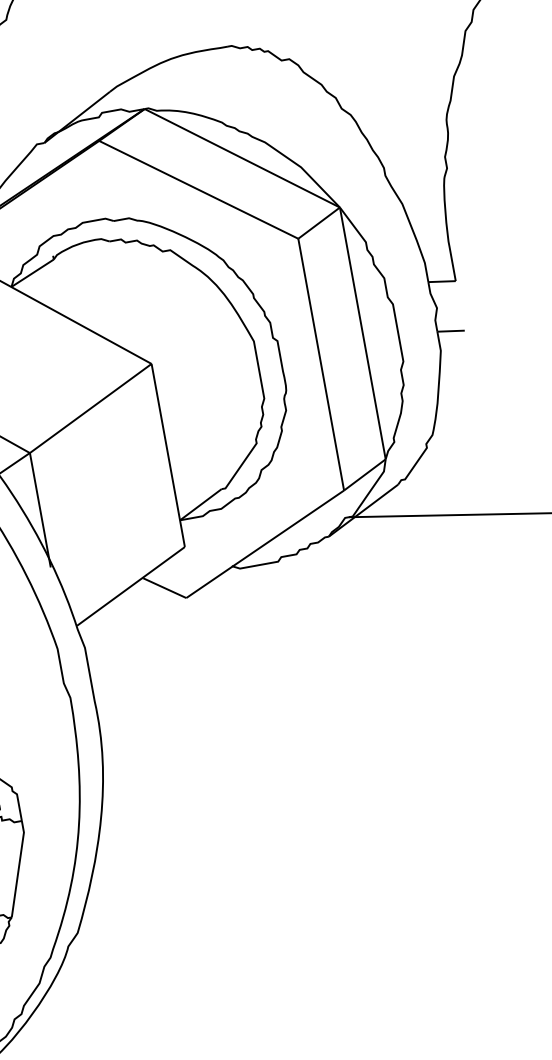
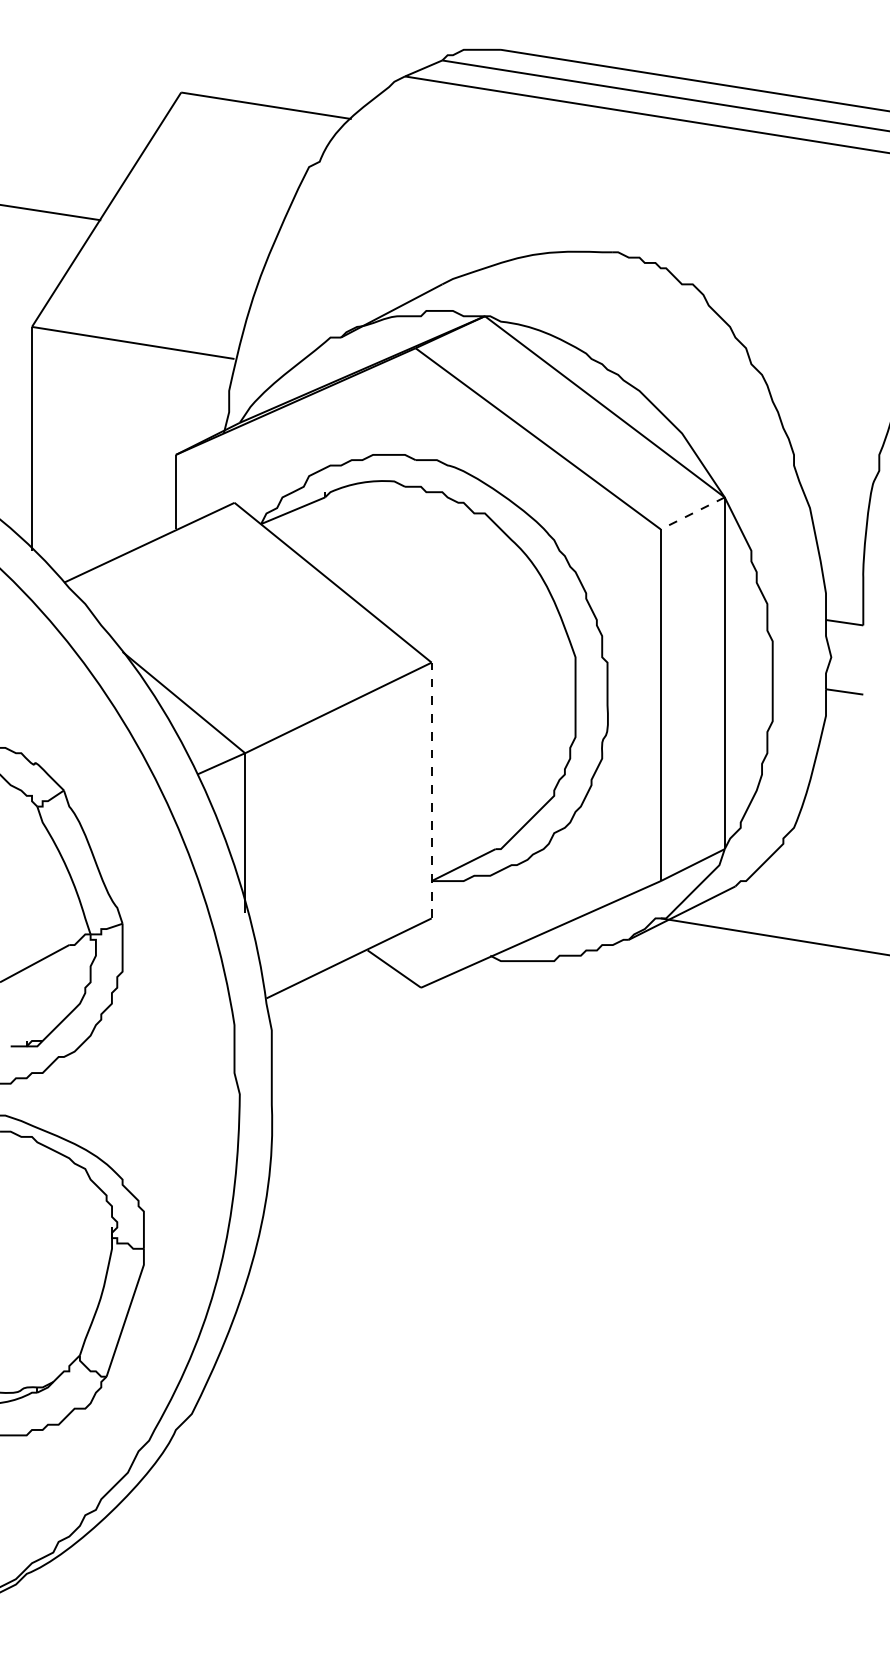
line: (318, 223) -> (692, 513), solid -> dashed
line: (168, 455) -> (431, 790), solid -> dashed

